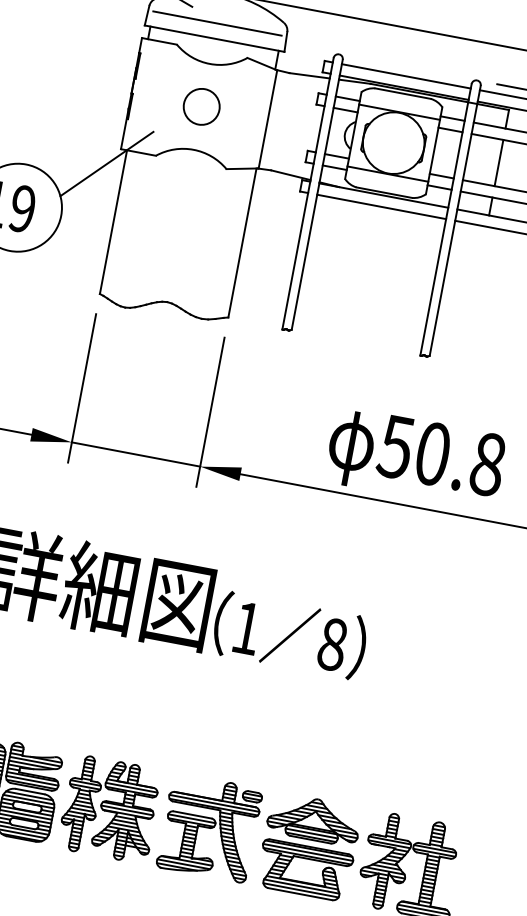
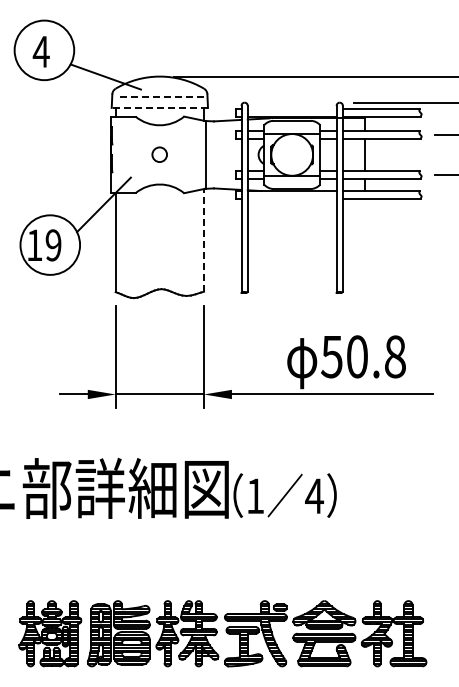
line: (216, 23) -> (159, 97), solid -> dashed
line: (214, 37) -> (159, 107), solid -> dashed
line: (405, 75) -> (291, 108), removed
circle: (201, 106) -> (159, 154), size x0.6
line: (380, 206) -> (291, 198), removed
line: (243, 241) -> (204, 239), solid -> dashed
text: (332, 644) -> (314, 496), 8 -> 4

